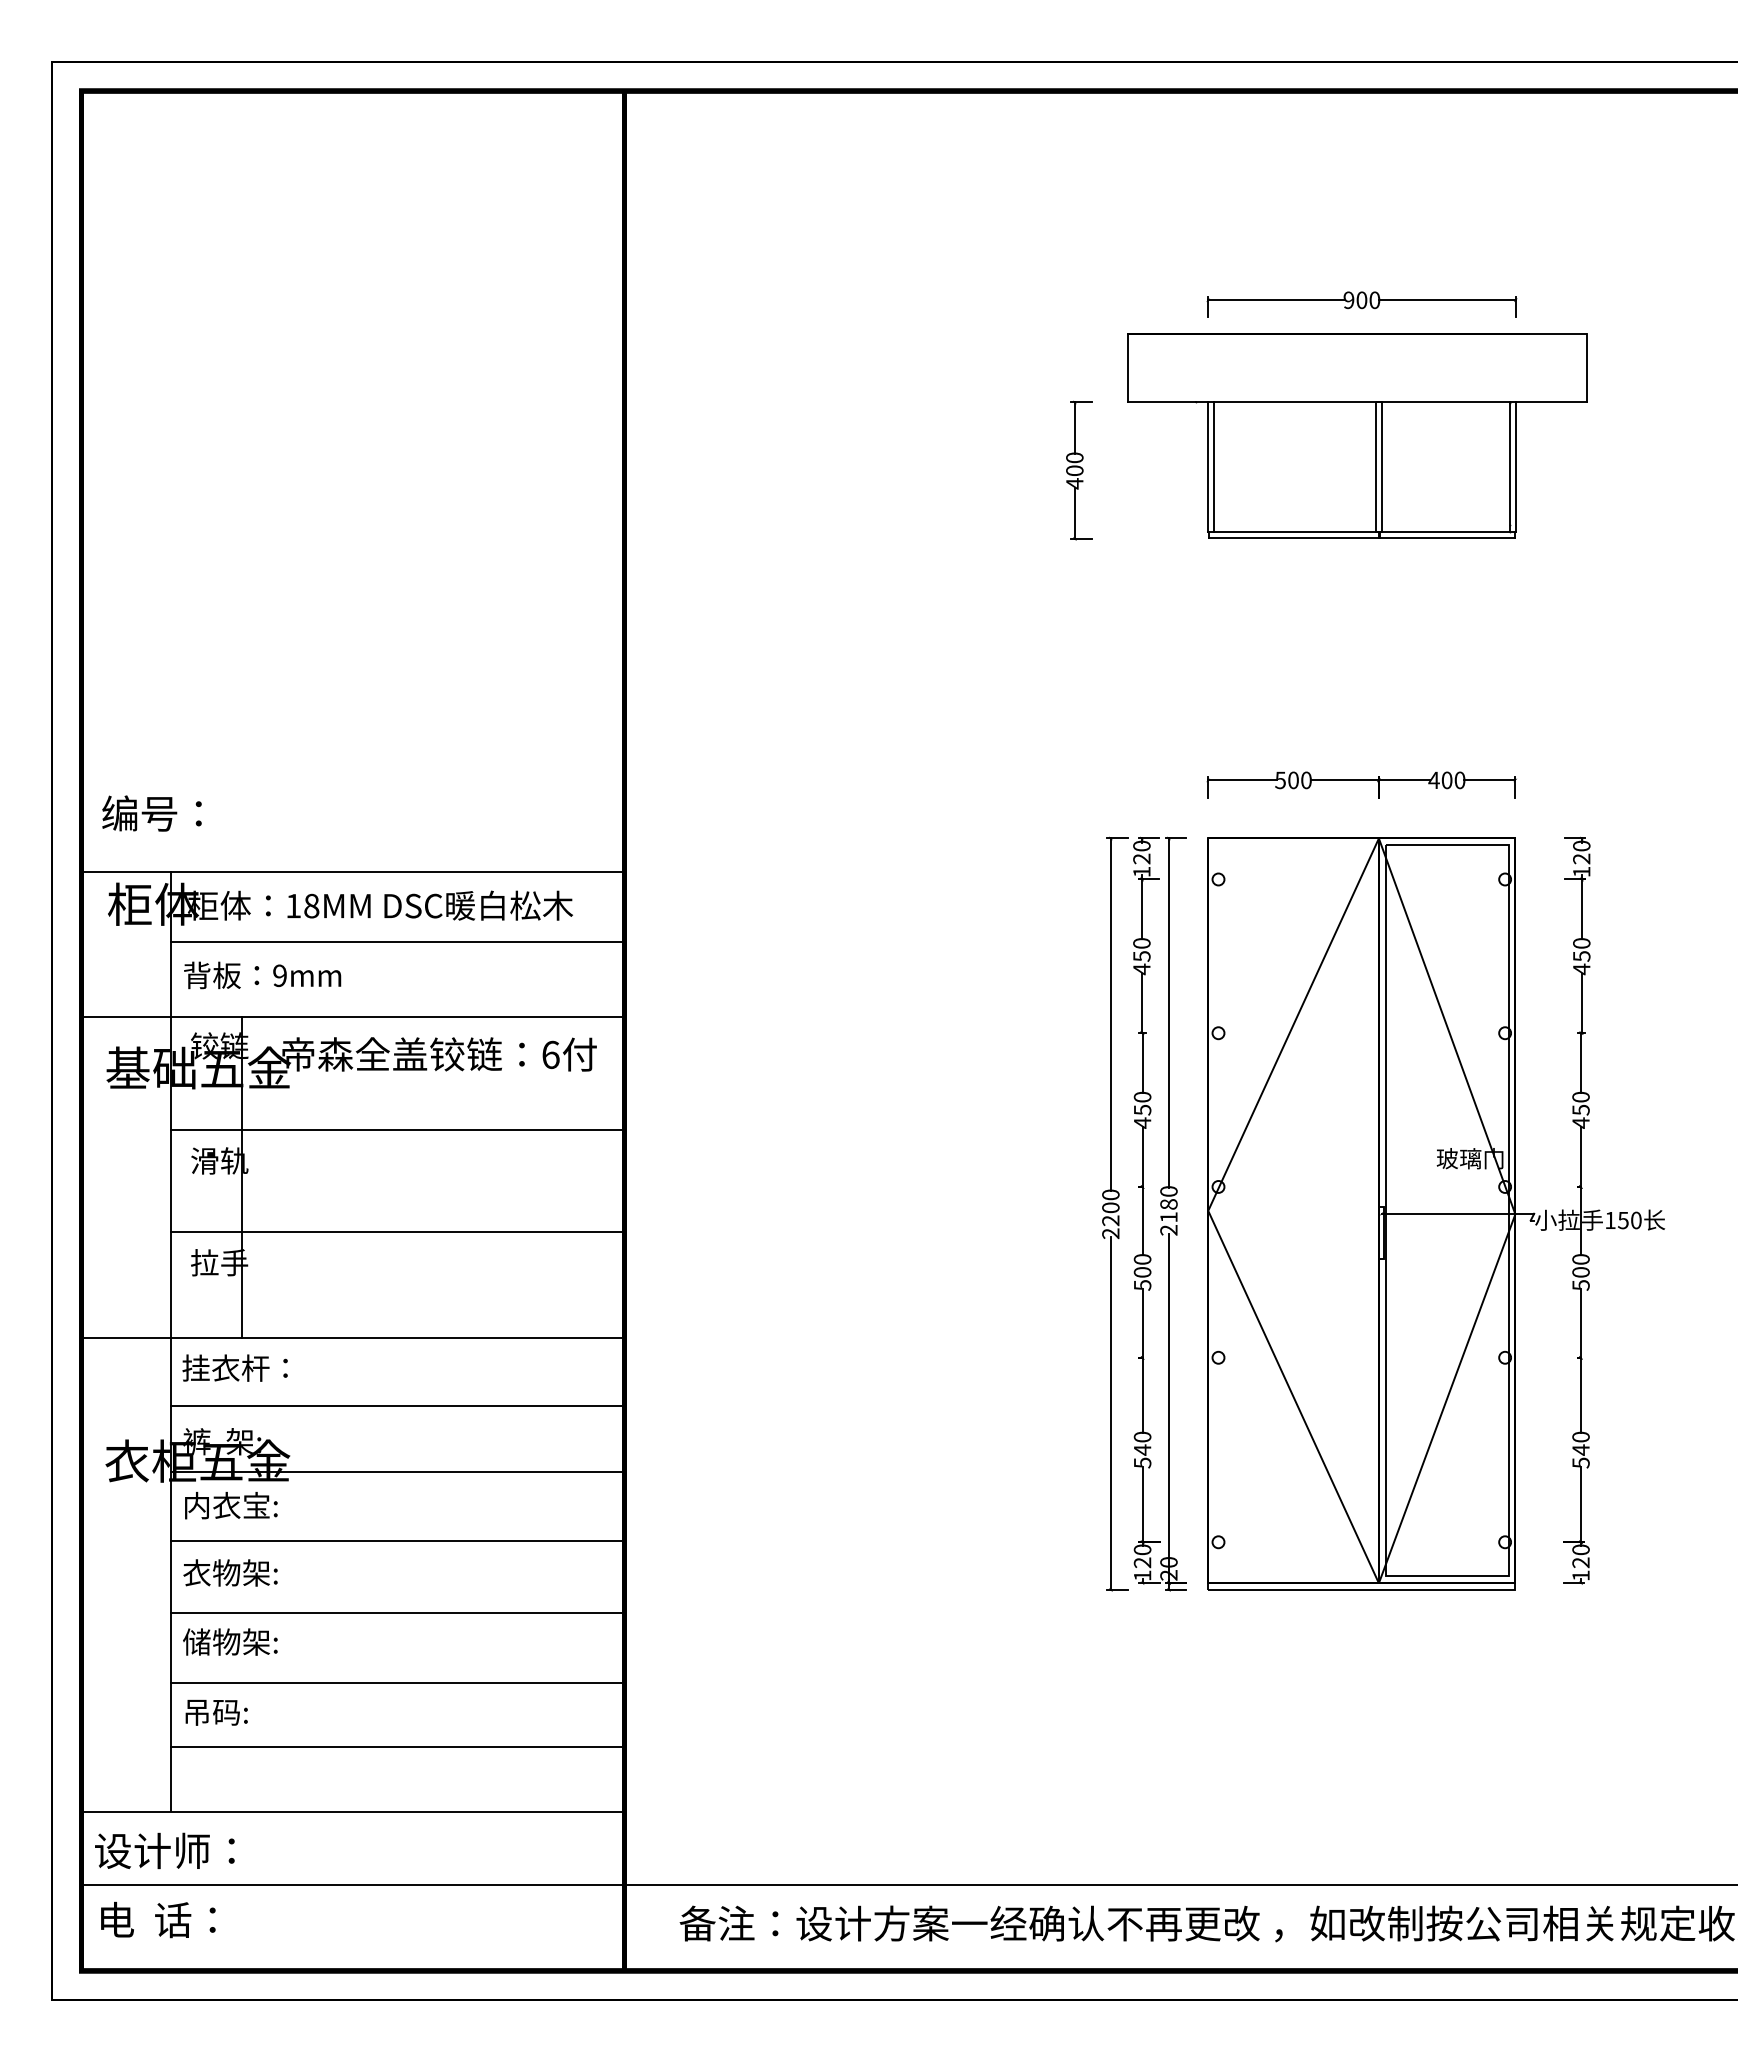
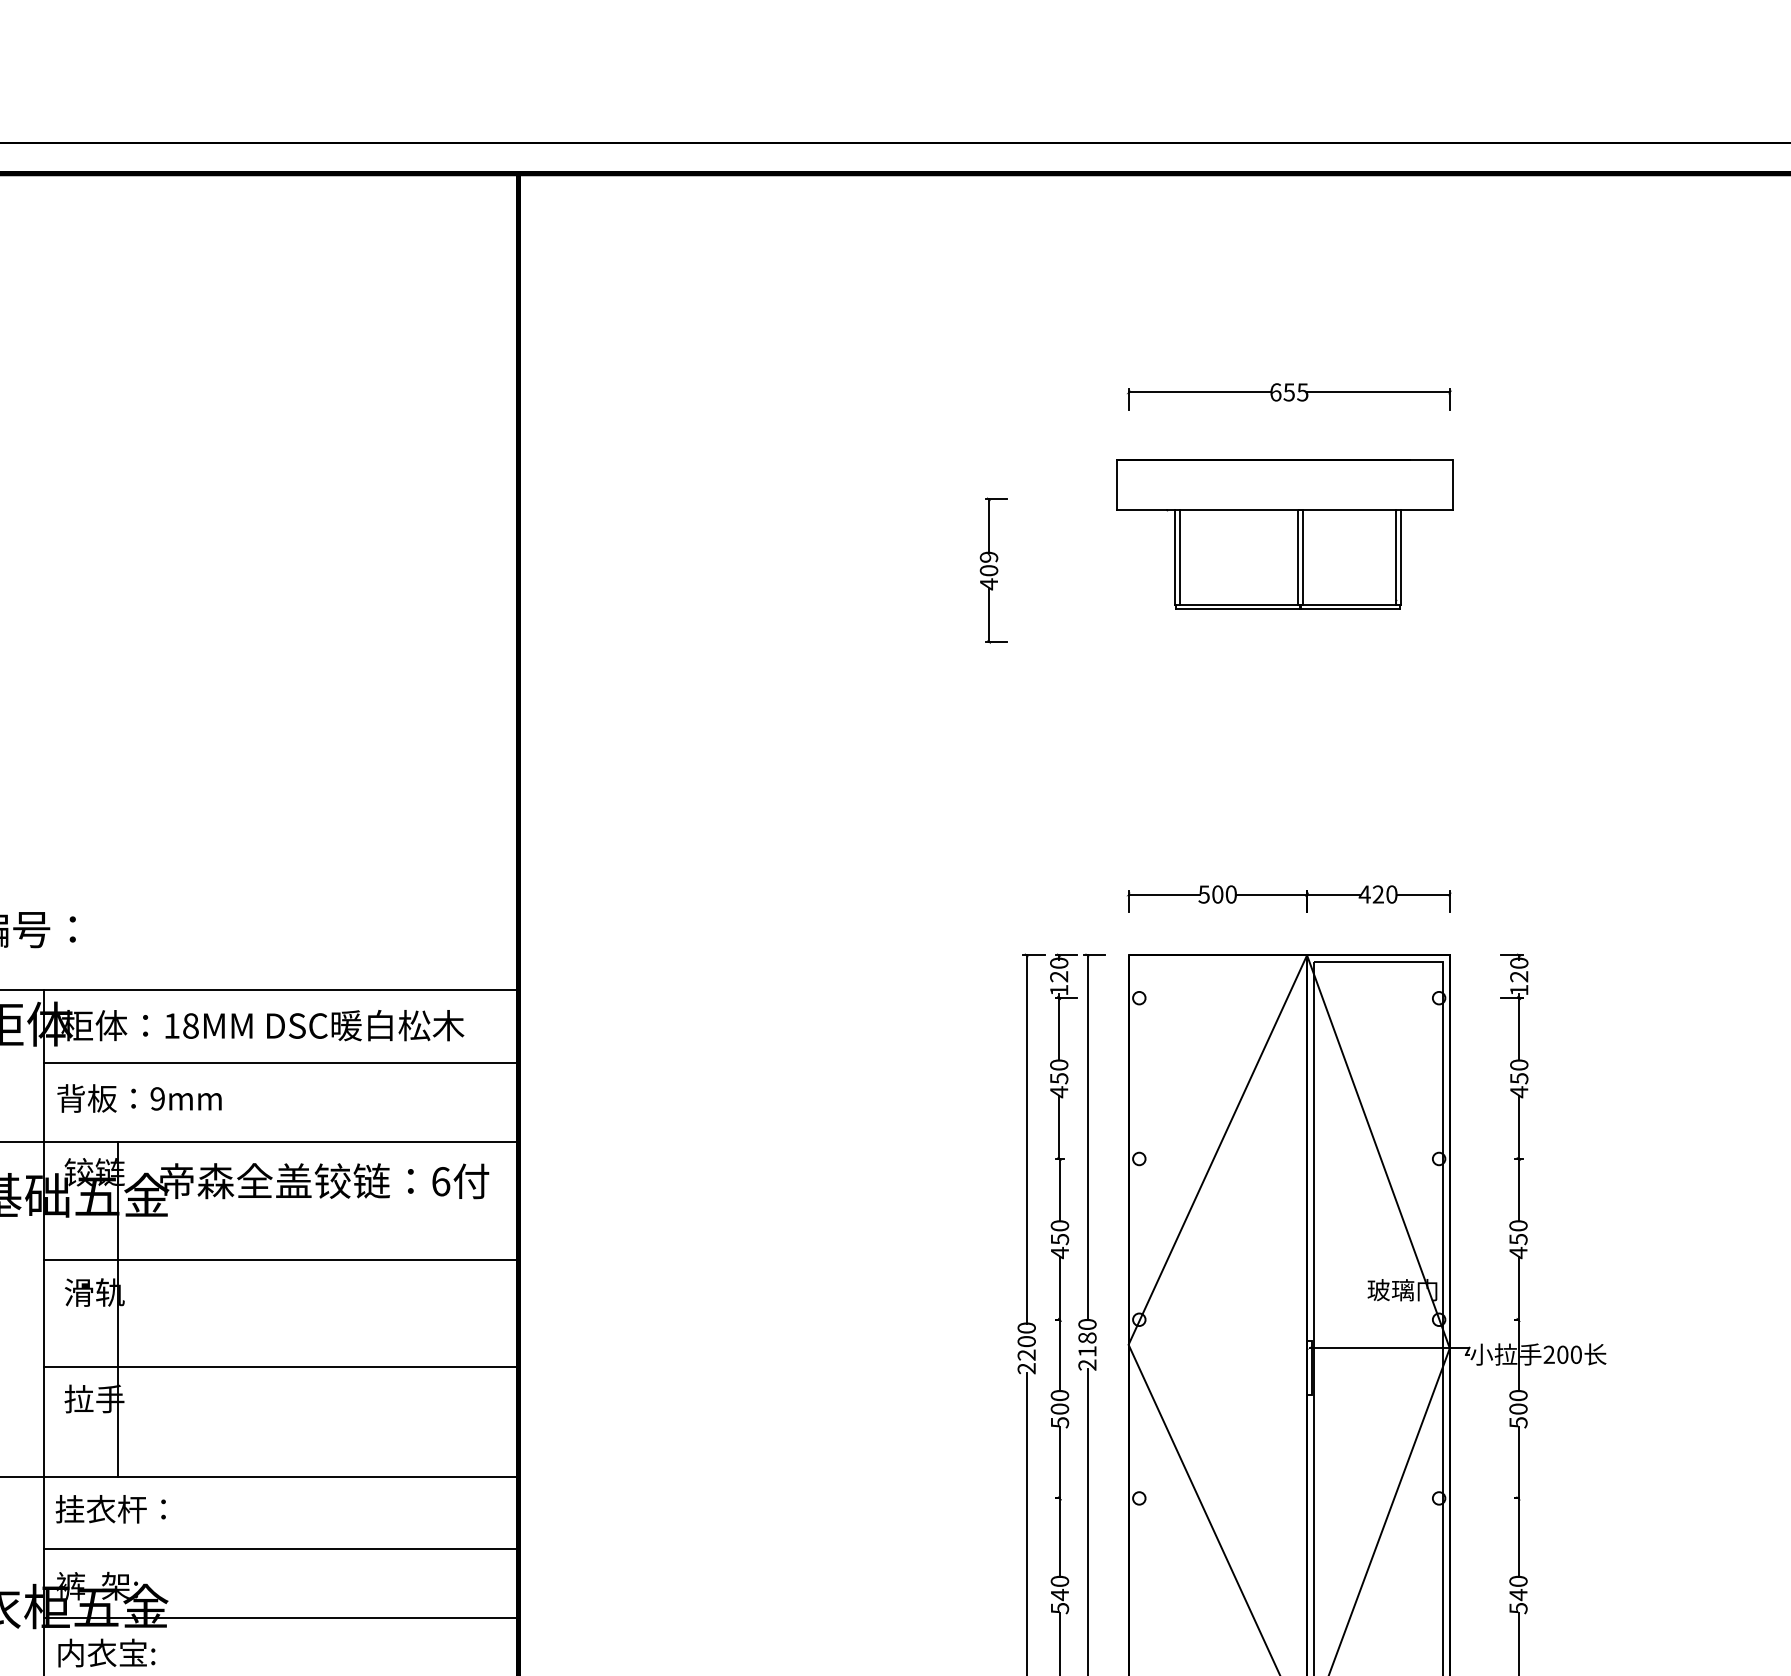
text: (1361, 300) -> (1288, 392), 900 -> 655
part: (1357, 435) -> (1284, 533), size x0.7
text: (1074, 457) -> (988, 556), 400 -> 409
text: (1446, 780) -> (1377, 894), 400 -> 420
text: (1616, 1220) -> (1555, 1354), 150 -> 200

